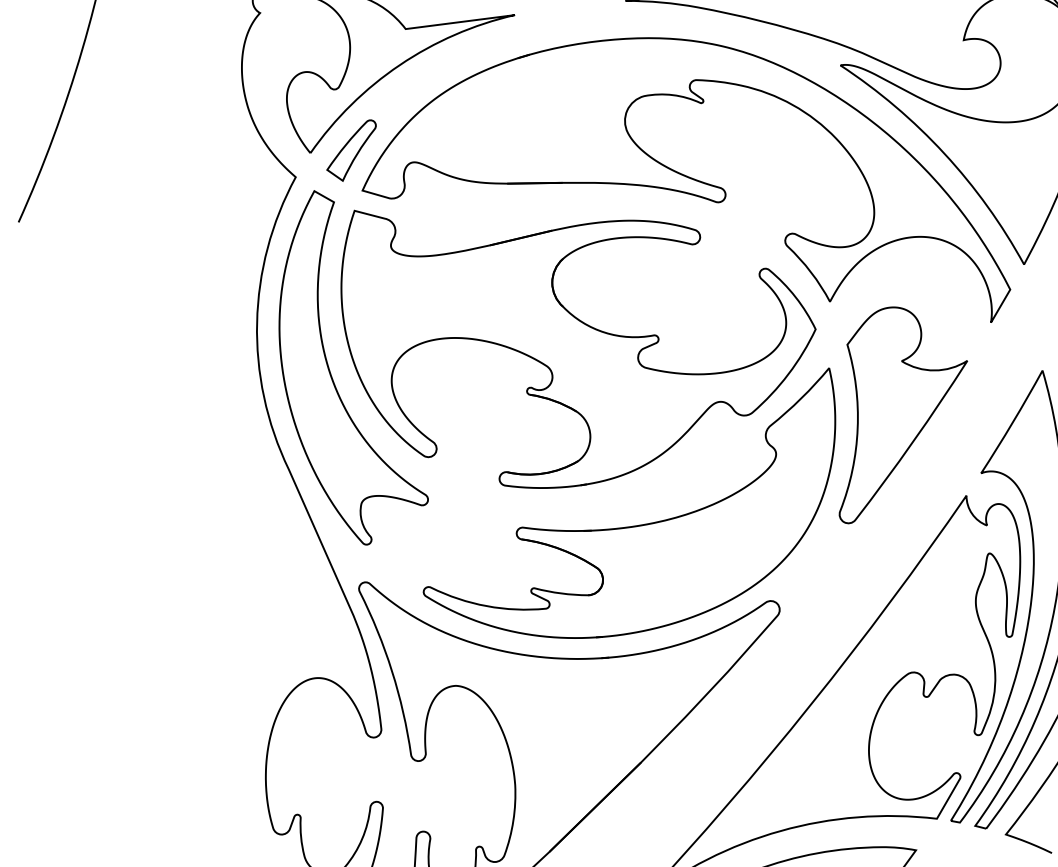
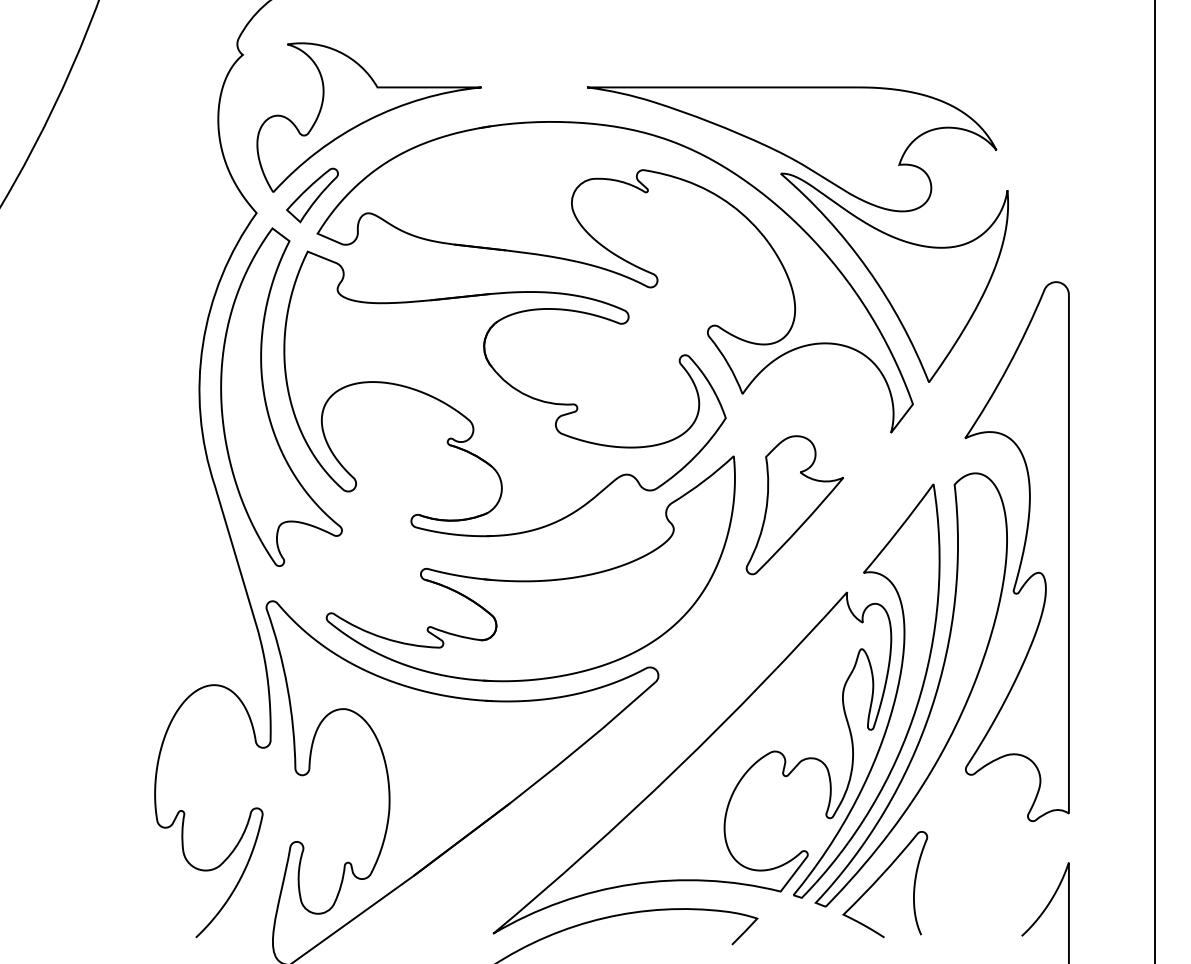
part: (899, 410) -> (794, 504), size x0.7

